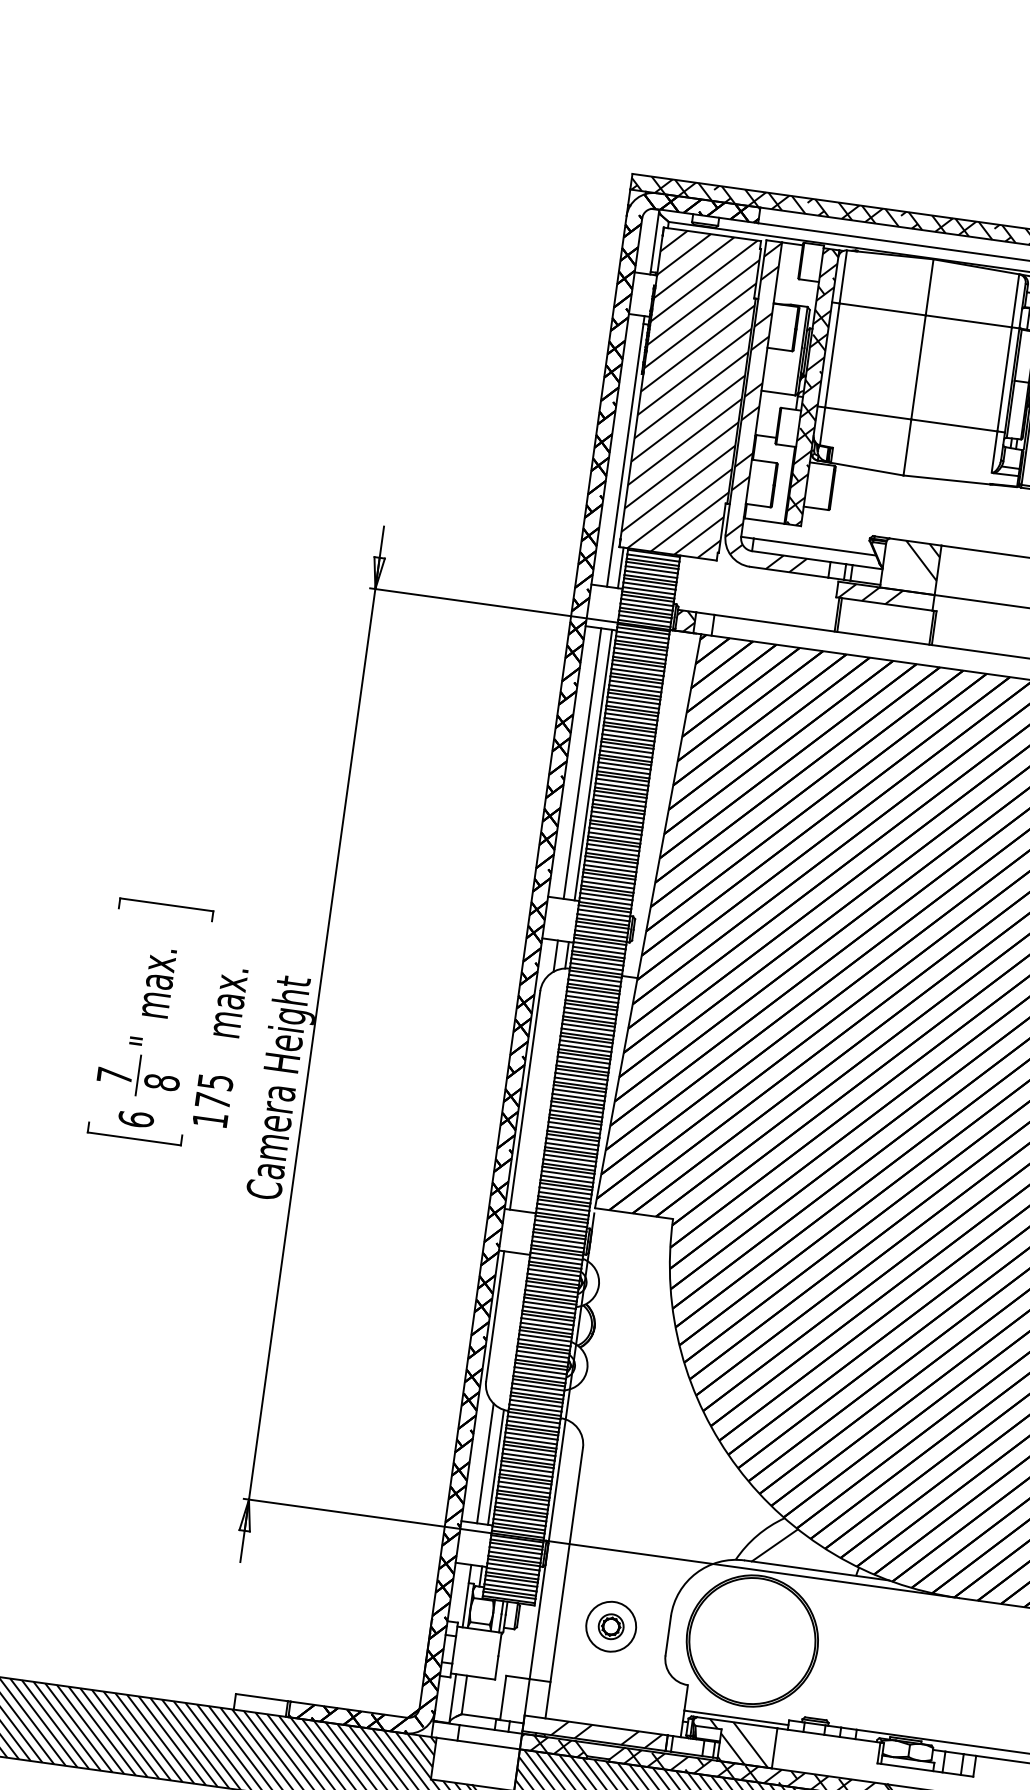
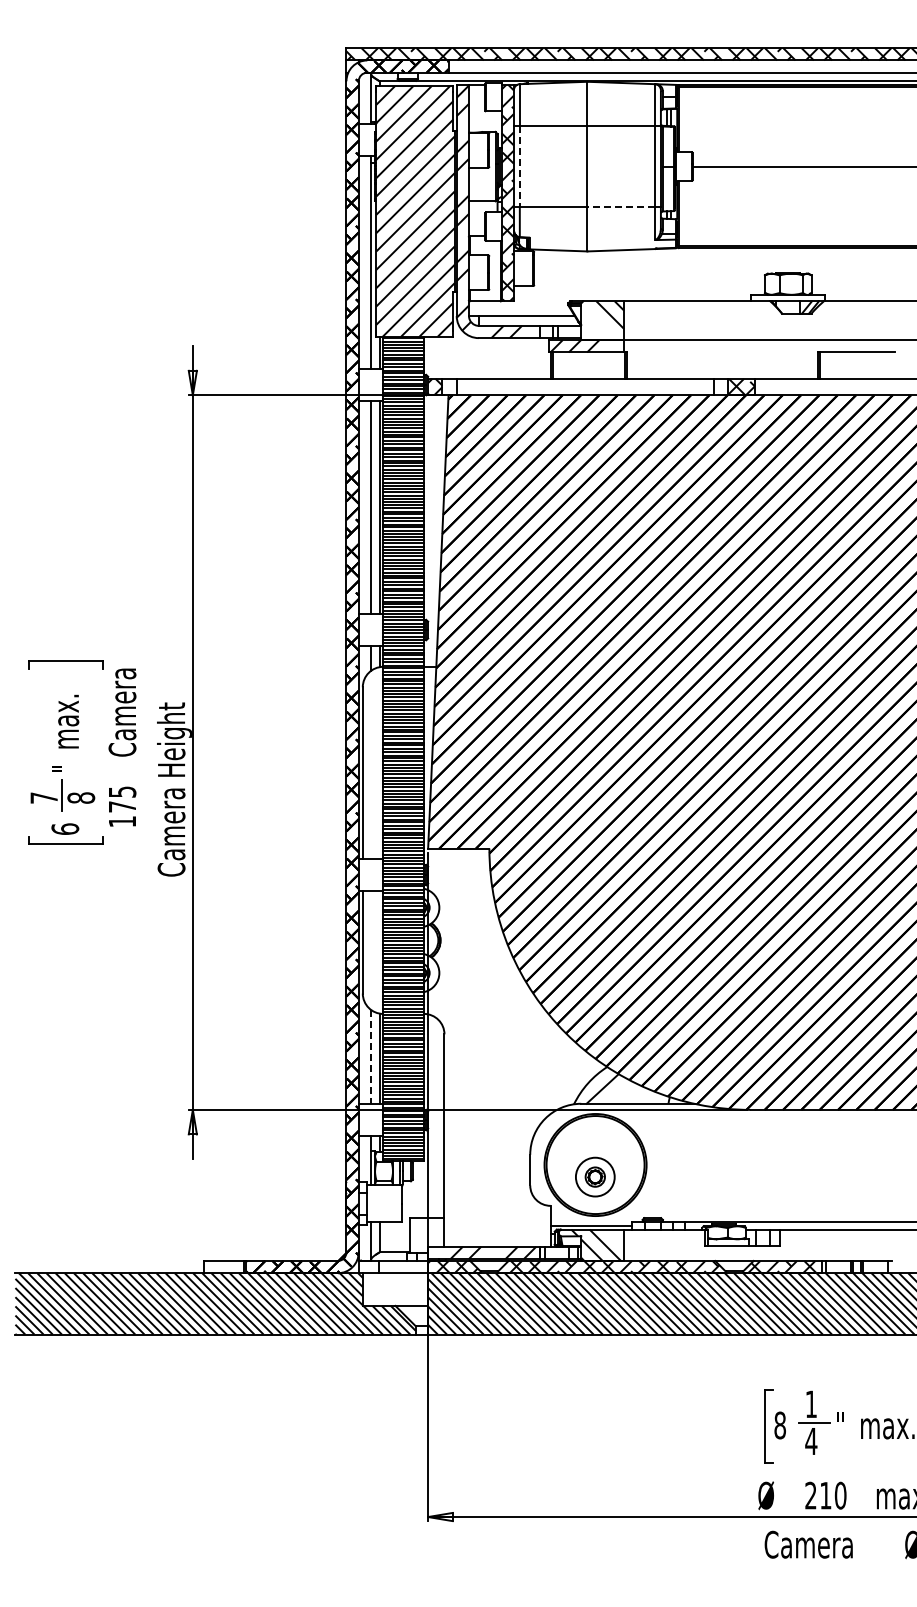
line: (832, 355) -> (519, 166), solid -> dashed
line: (954, 425) -> (621, 207), solid -> dashed
text: (229, 980) -> (122, 712), max. -> Camera
line: (484, 1462) -> (370, 1056), solid -> dashed
part: (611, 1625) -> (595, 1176), moved

